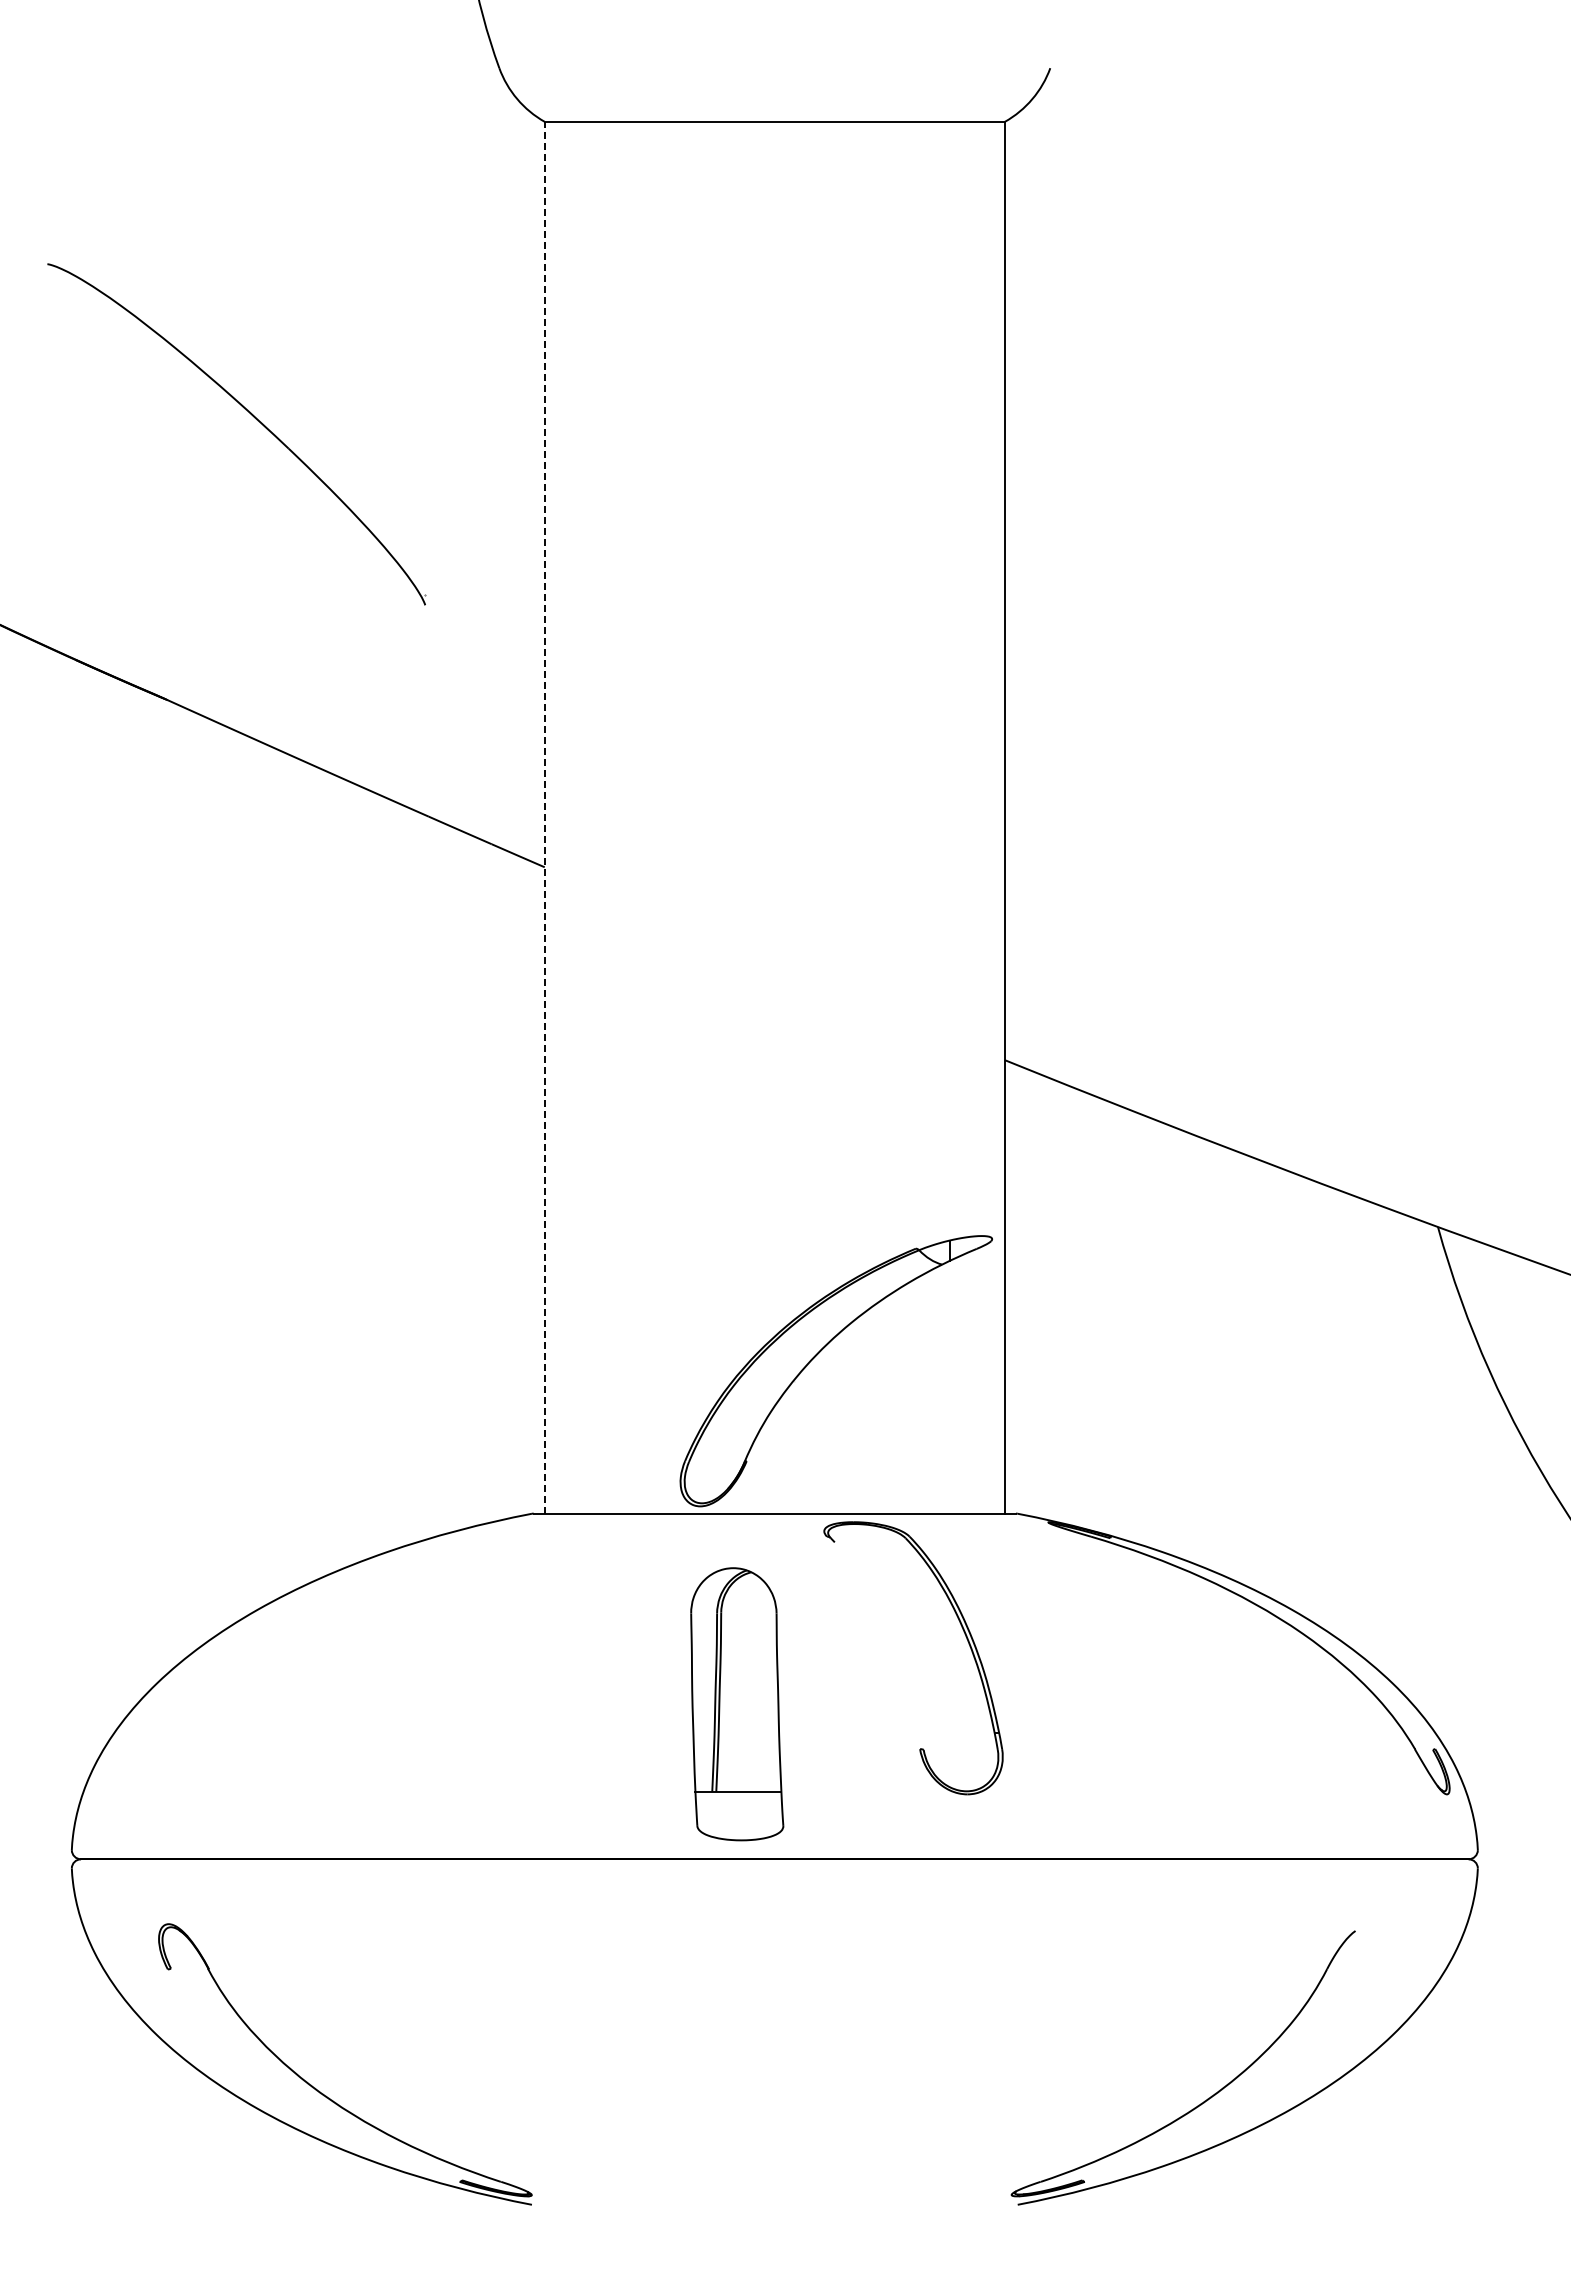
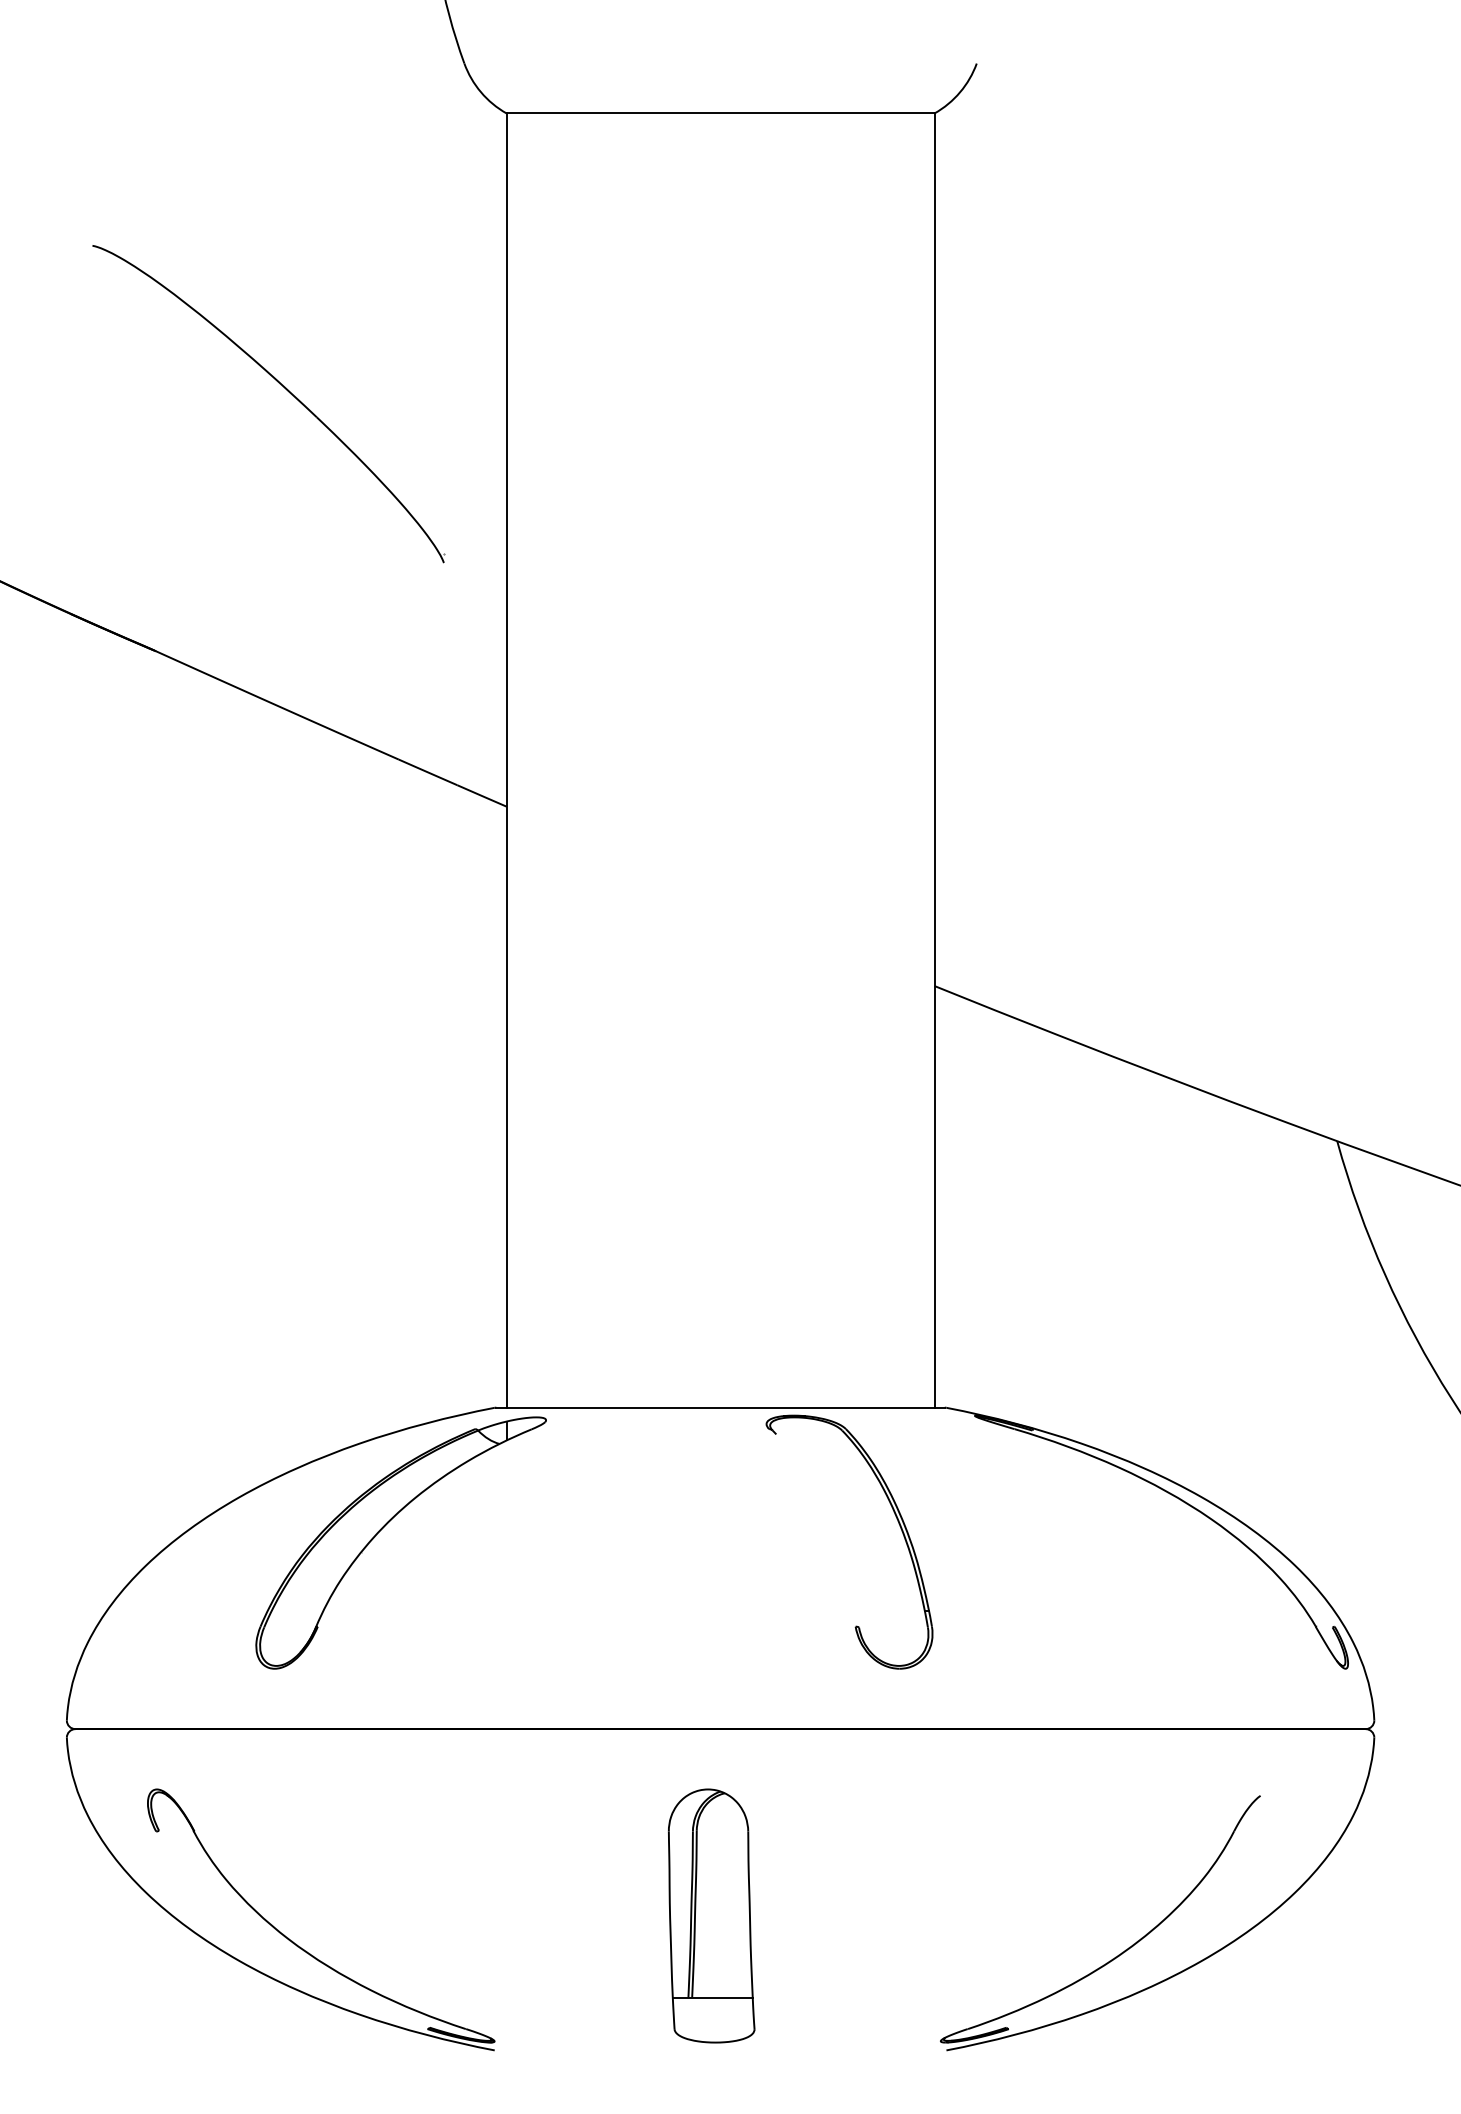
part: (253, 417) -> (284, 388), moved
line: (544, 817) -> (506, 760), dashed -> solid
part: (818, 1354) -> (384, 1527), moved
part: (737, 1704) -> (711, 1916), moved

